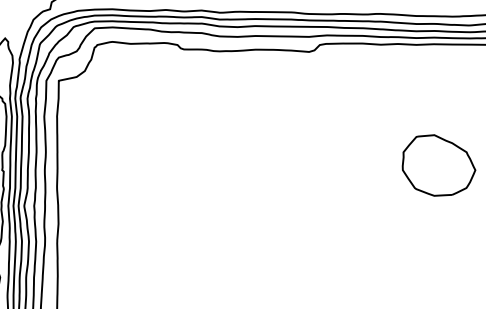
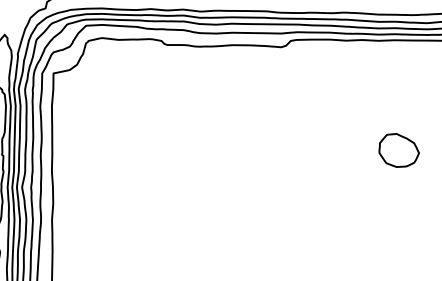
part: (438, 165) -> (398, 150), size x0.6

